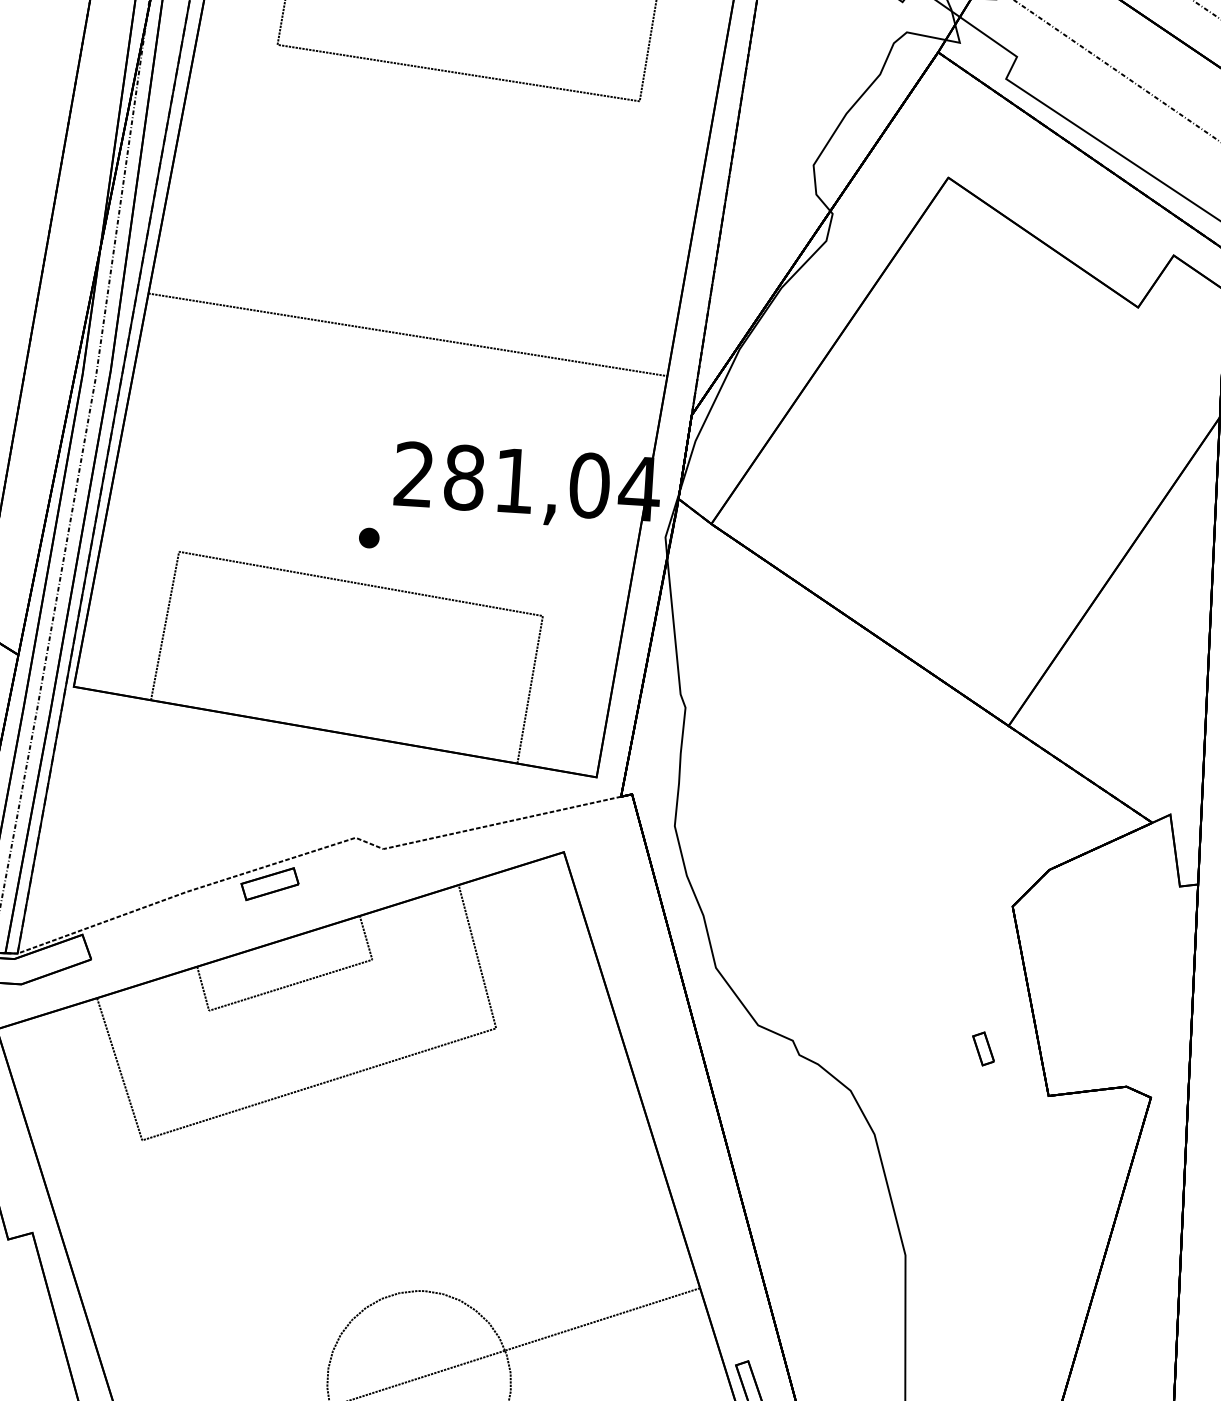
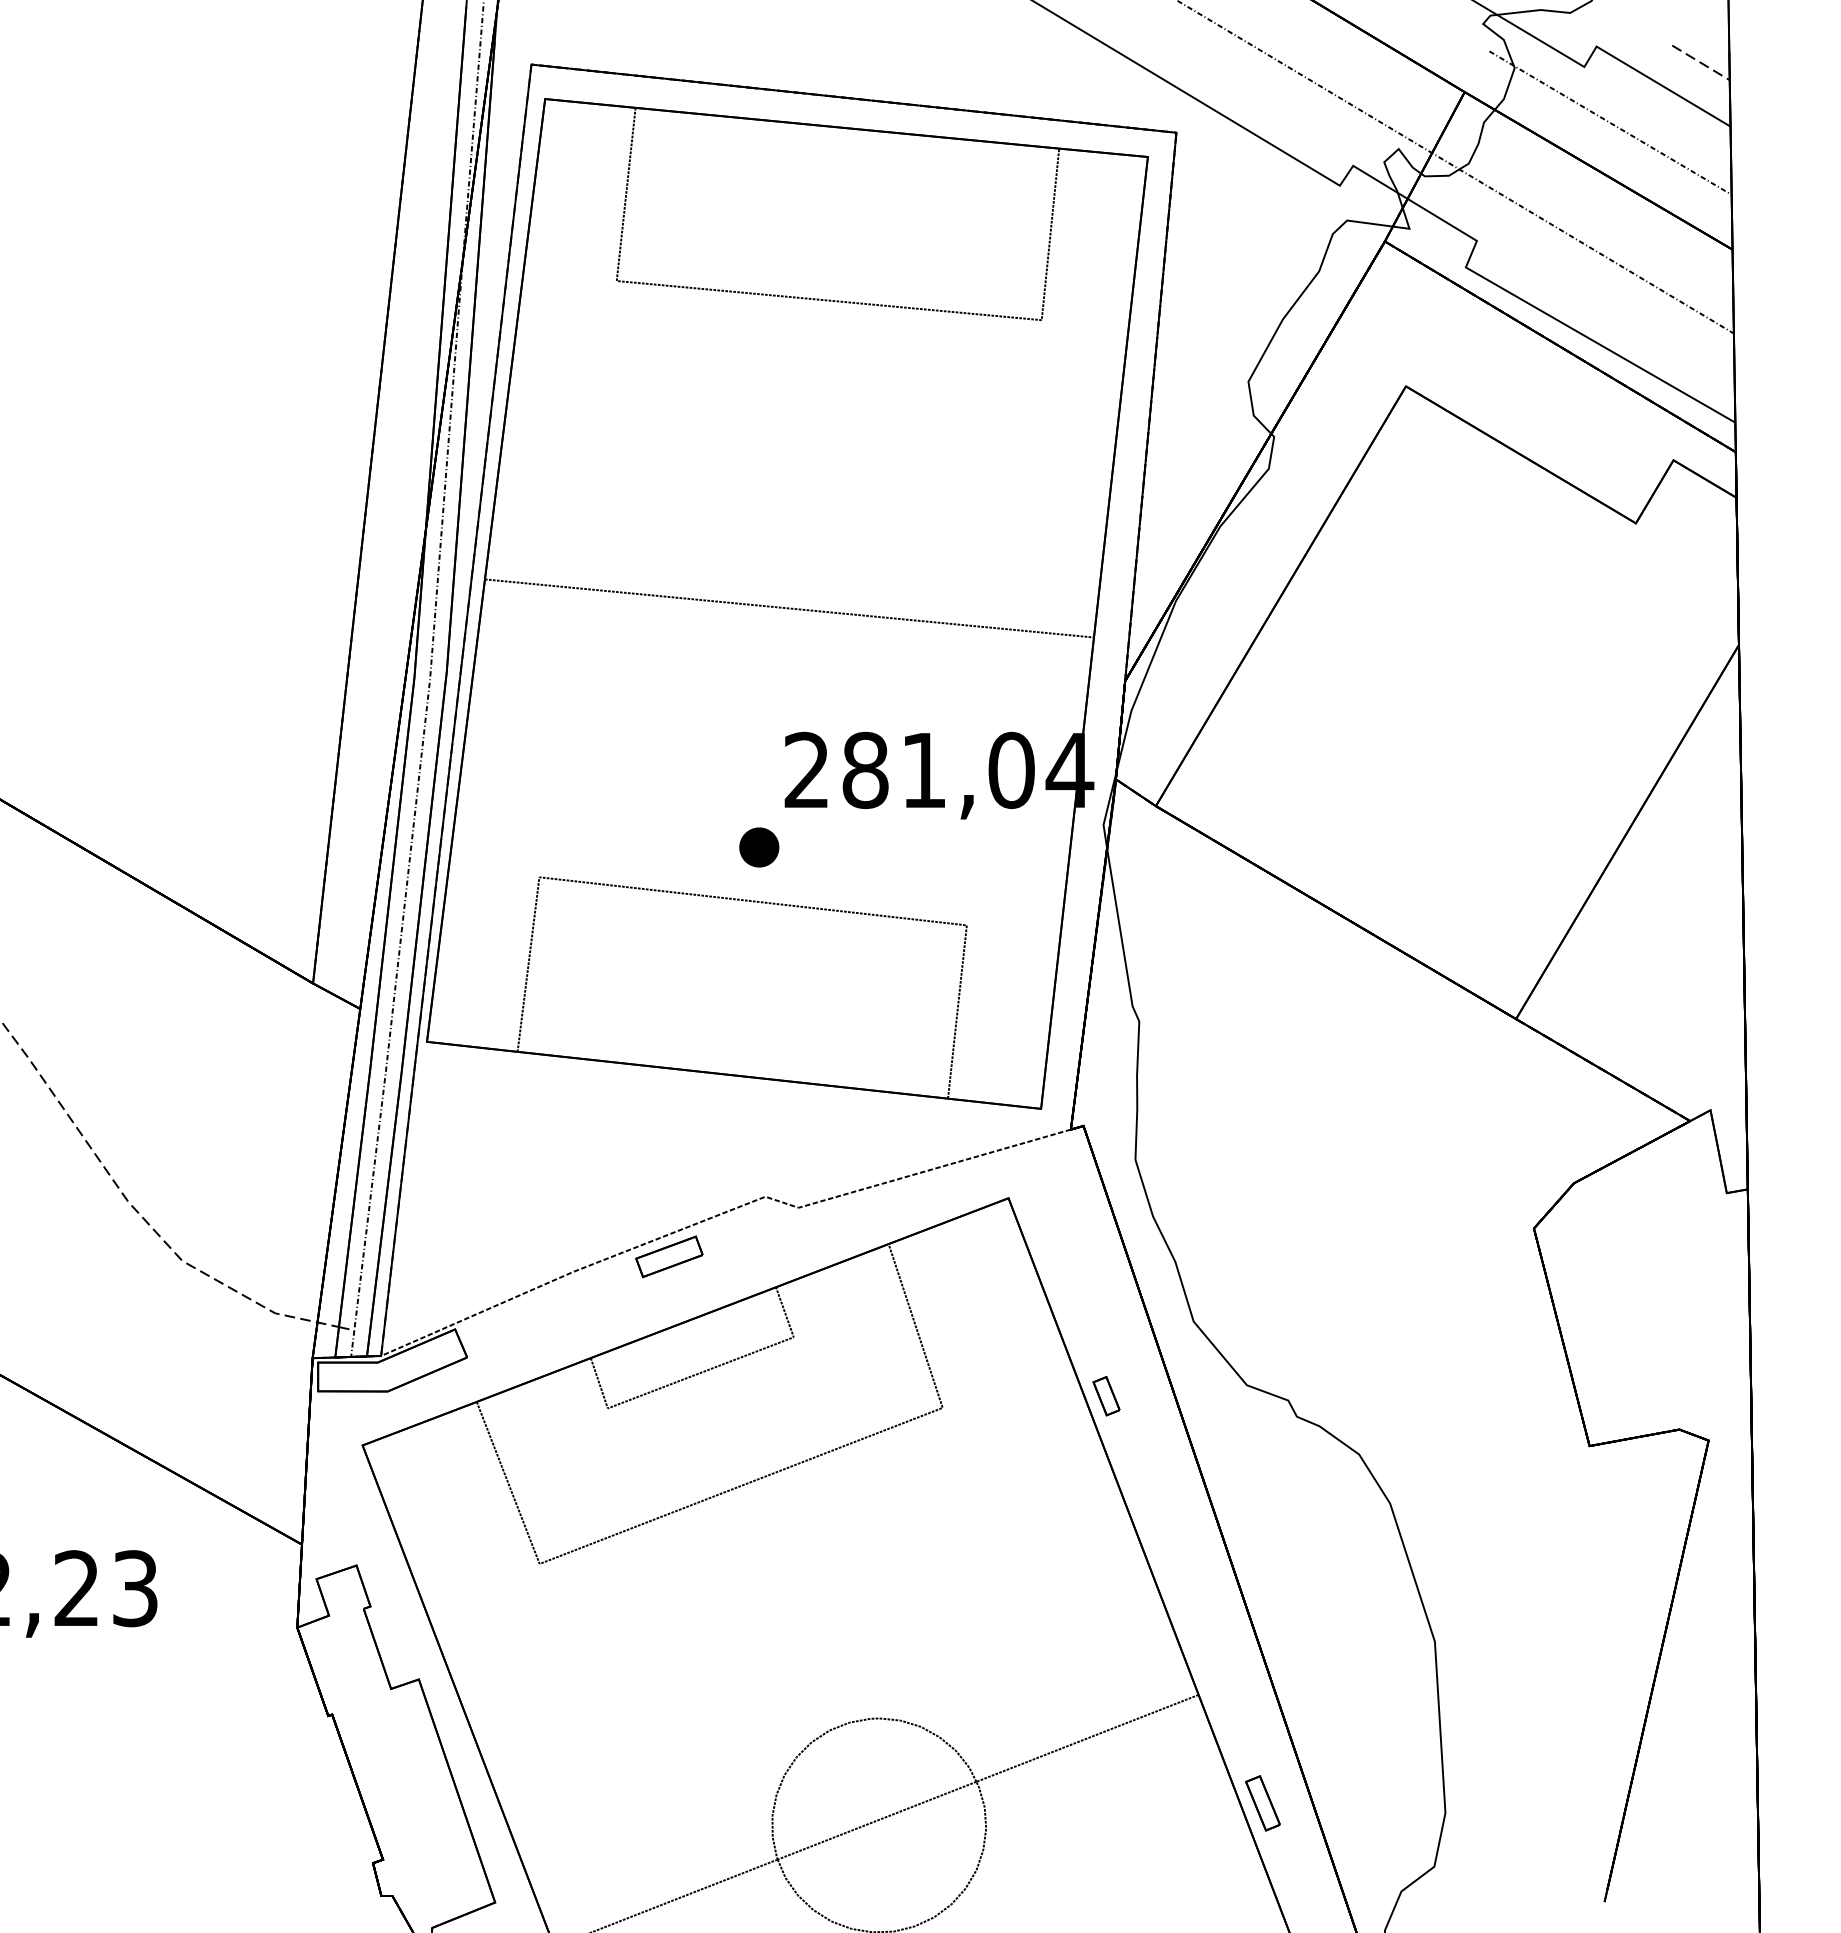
part: (369, 538) -> (759, 847), size x1.67
part: (983, 1049) -> (1106, 1396), moved

